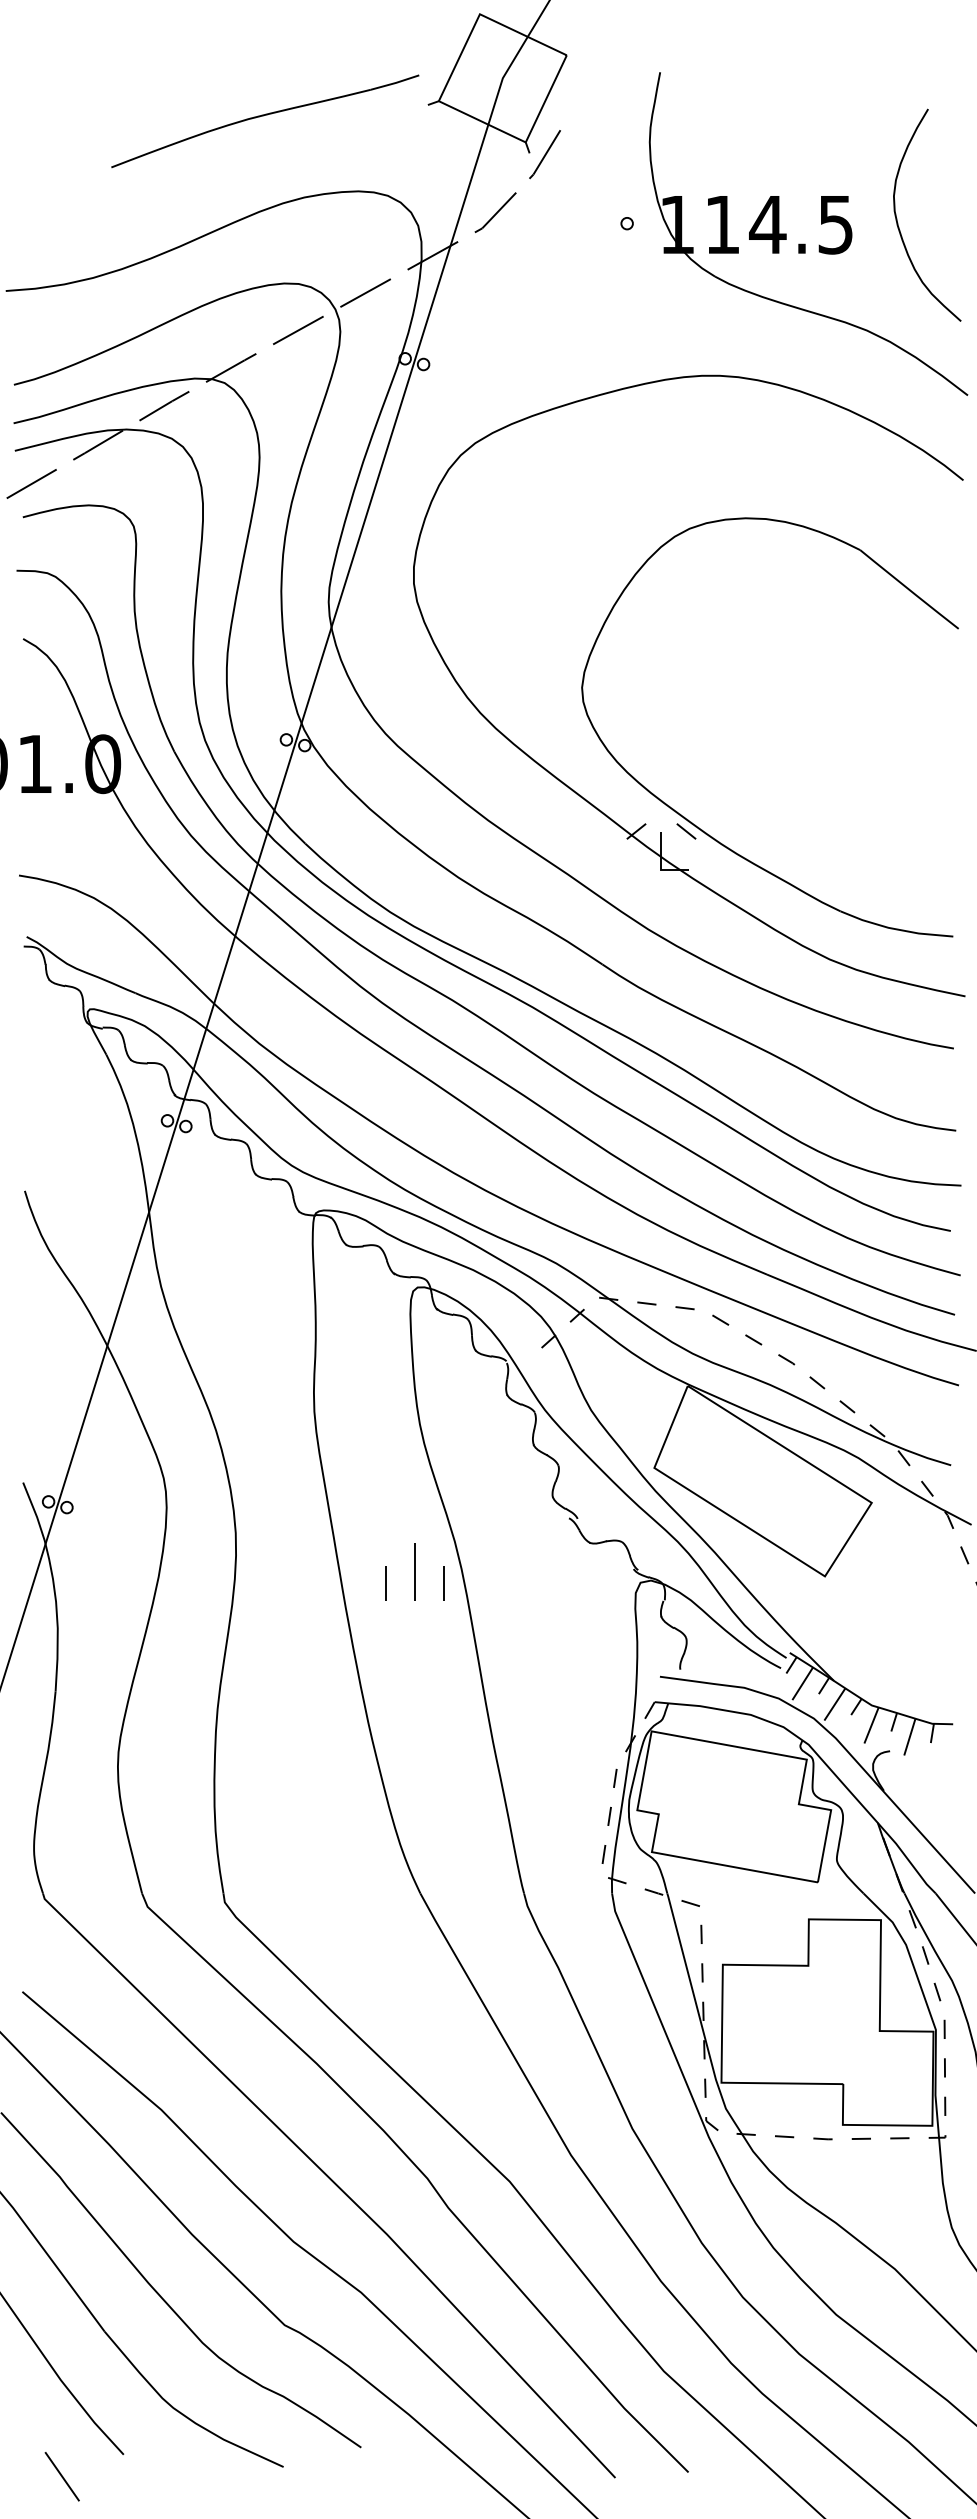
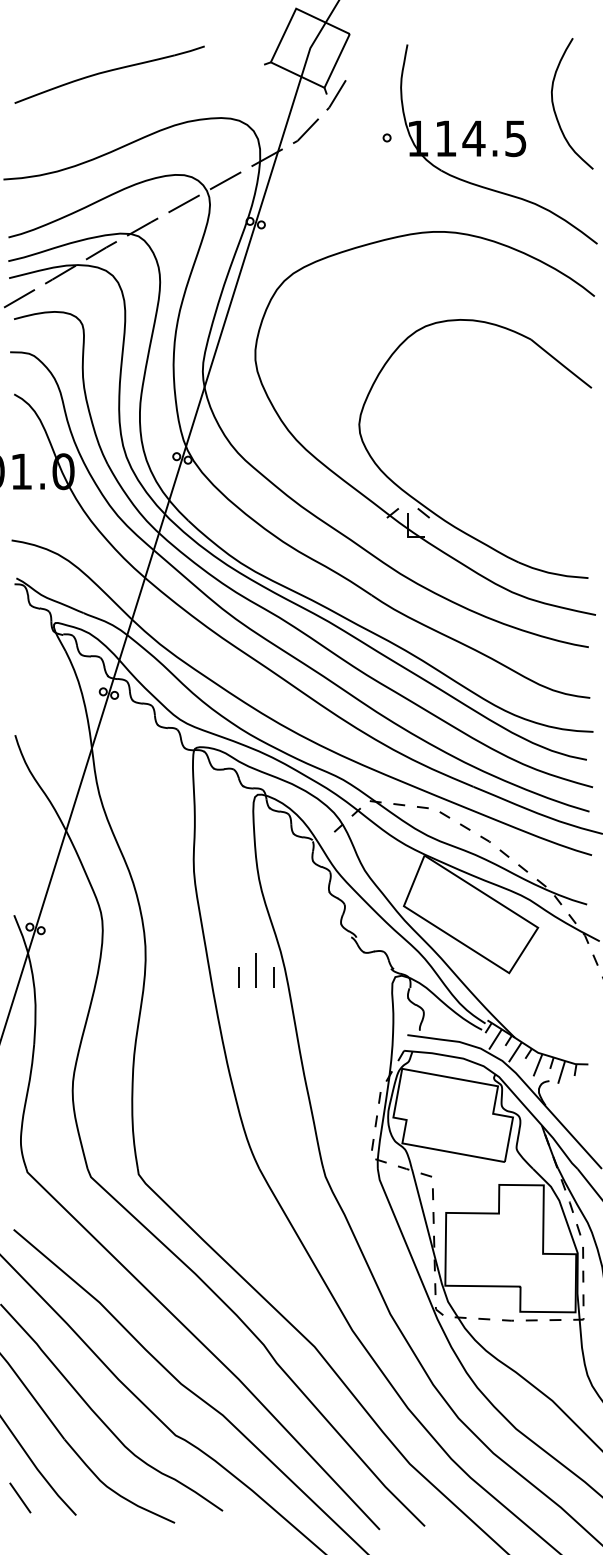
part: (264, 120) -> (109, 74), moved
curve: (898, 218) -> (554, 105), moved
line: (62, 2475) -> (20, 1497), moved

